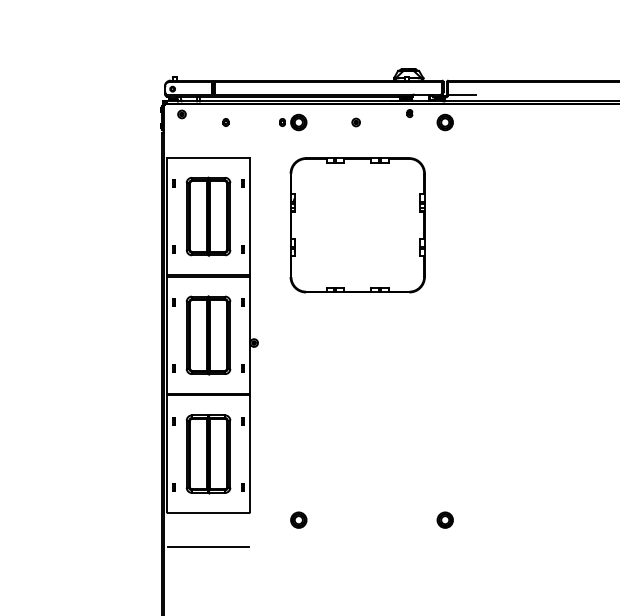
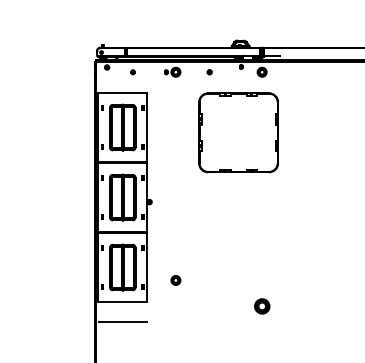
part: (357, 224) -> (238, 132), moved
part: (298, 520) -> (175, 280), moved
part: (444, 520) -> (261, 306), size x1.6

